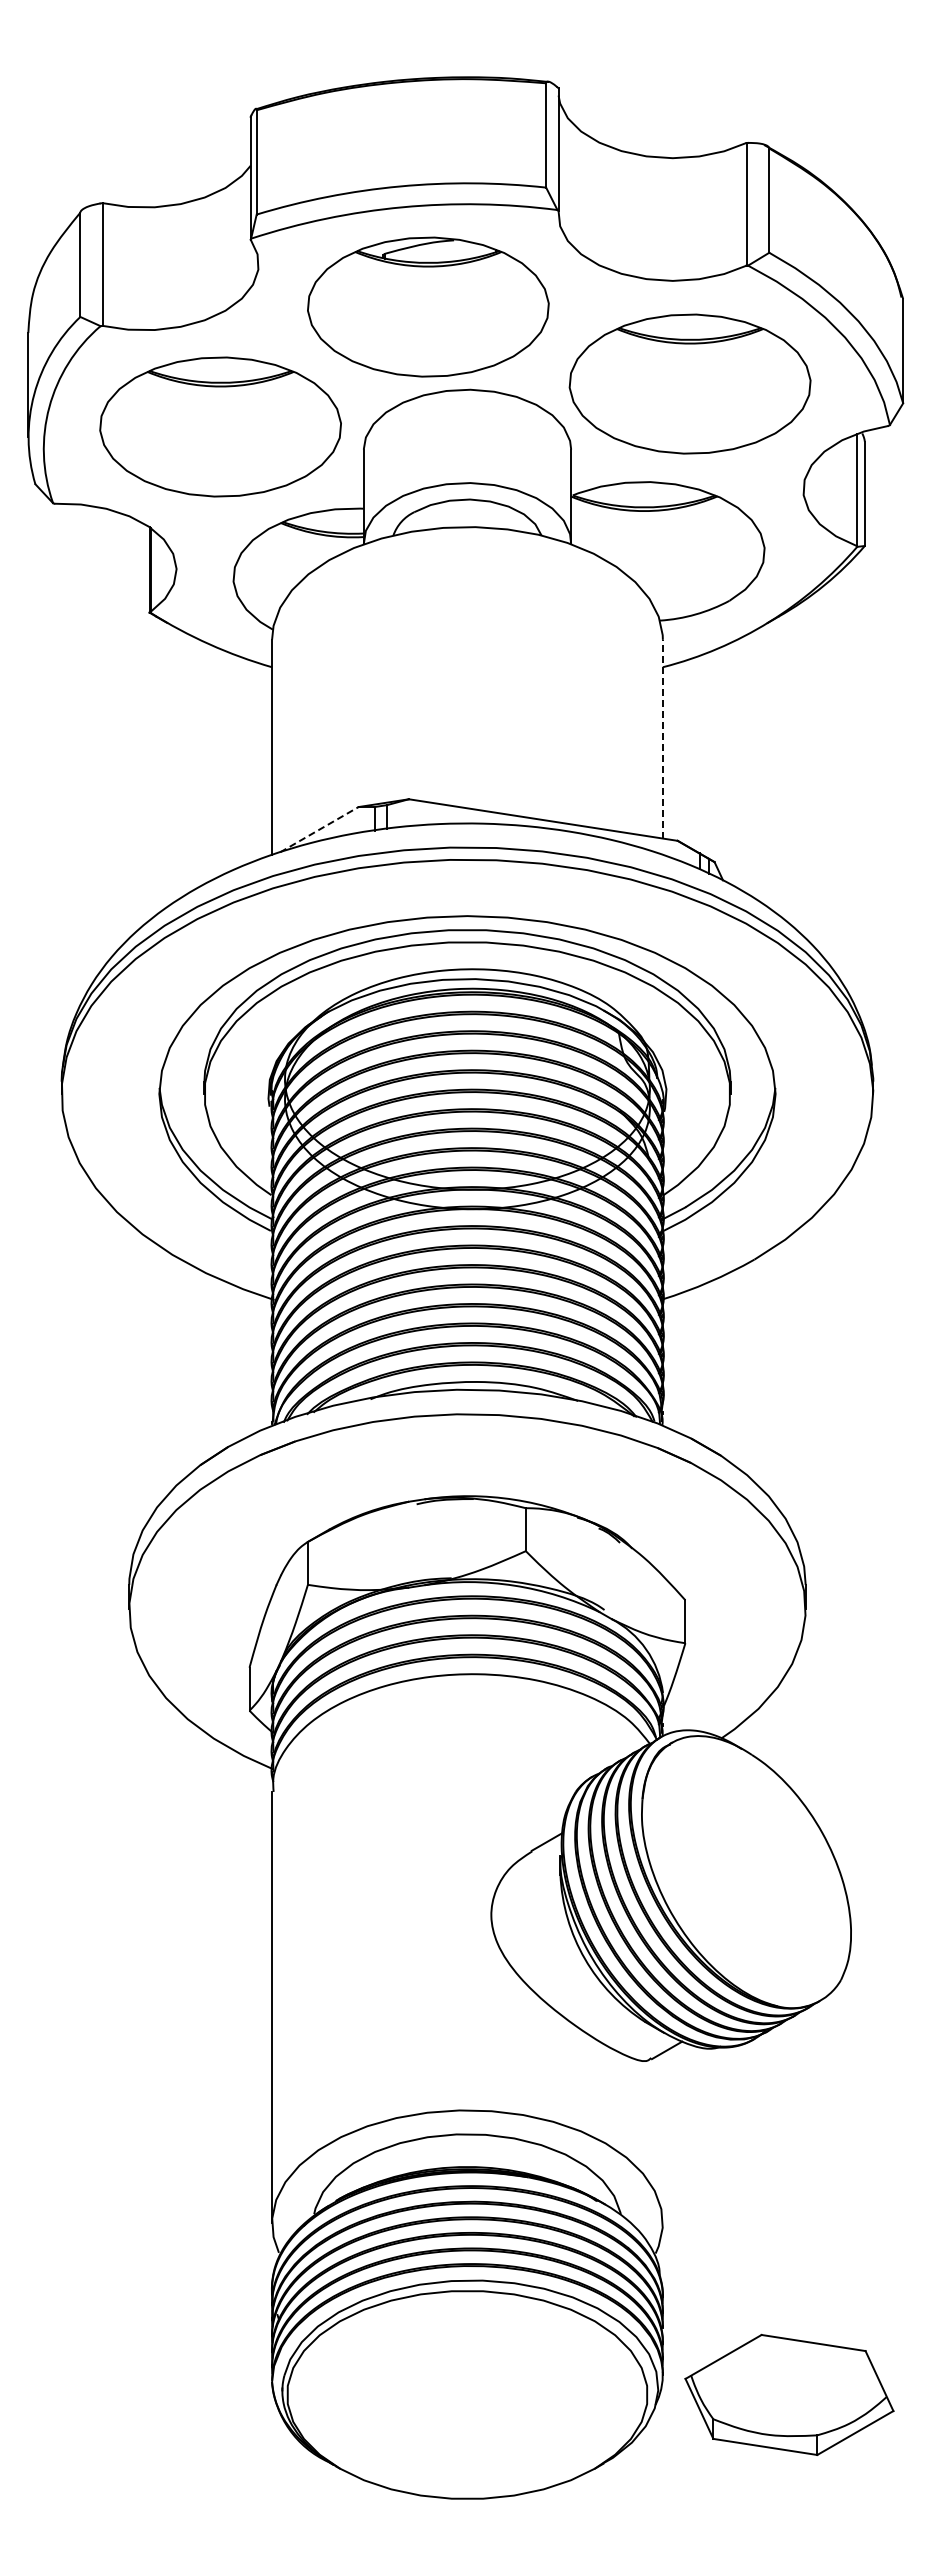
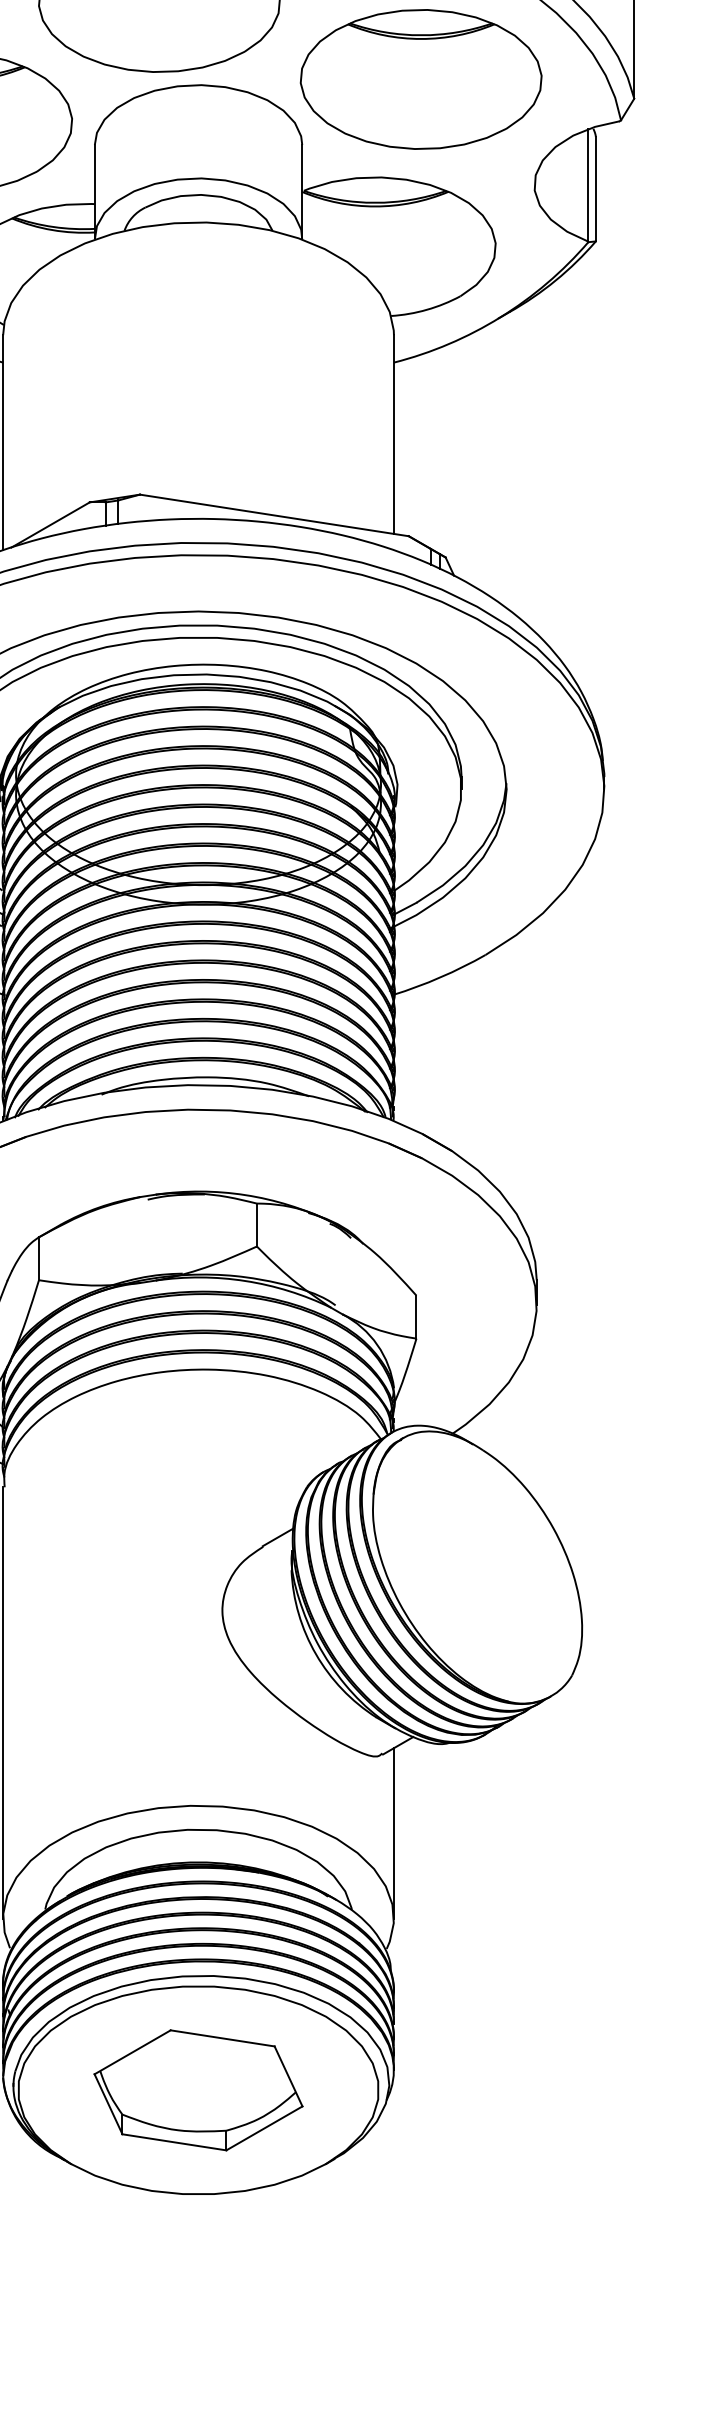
line: (662, 738) -> (393, 433), dashed -> solid
line: (319, 829) -> (50, 524), dashed -> solid
line: (662, 2137) -> (393, 1832), added
part: (789, 2394) -> (198, 2089), moved

